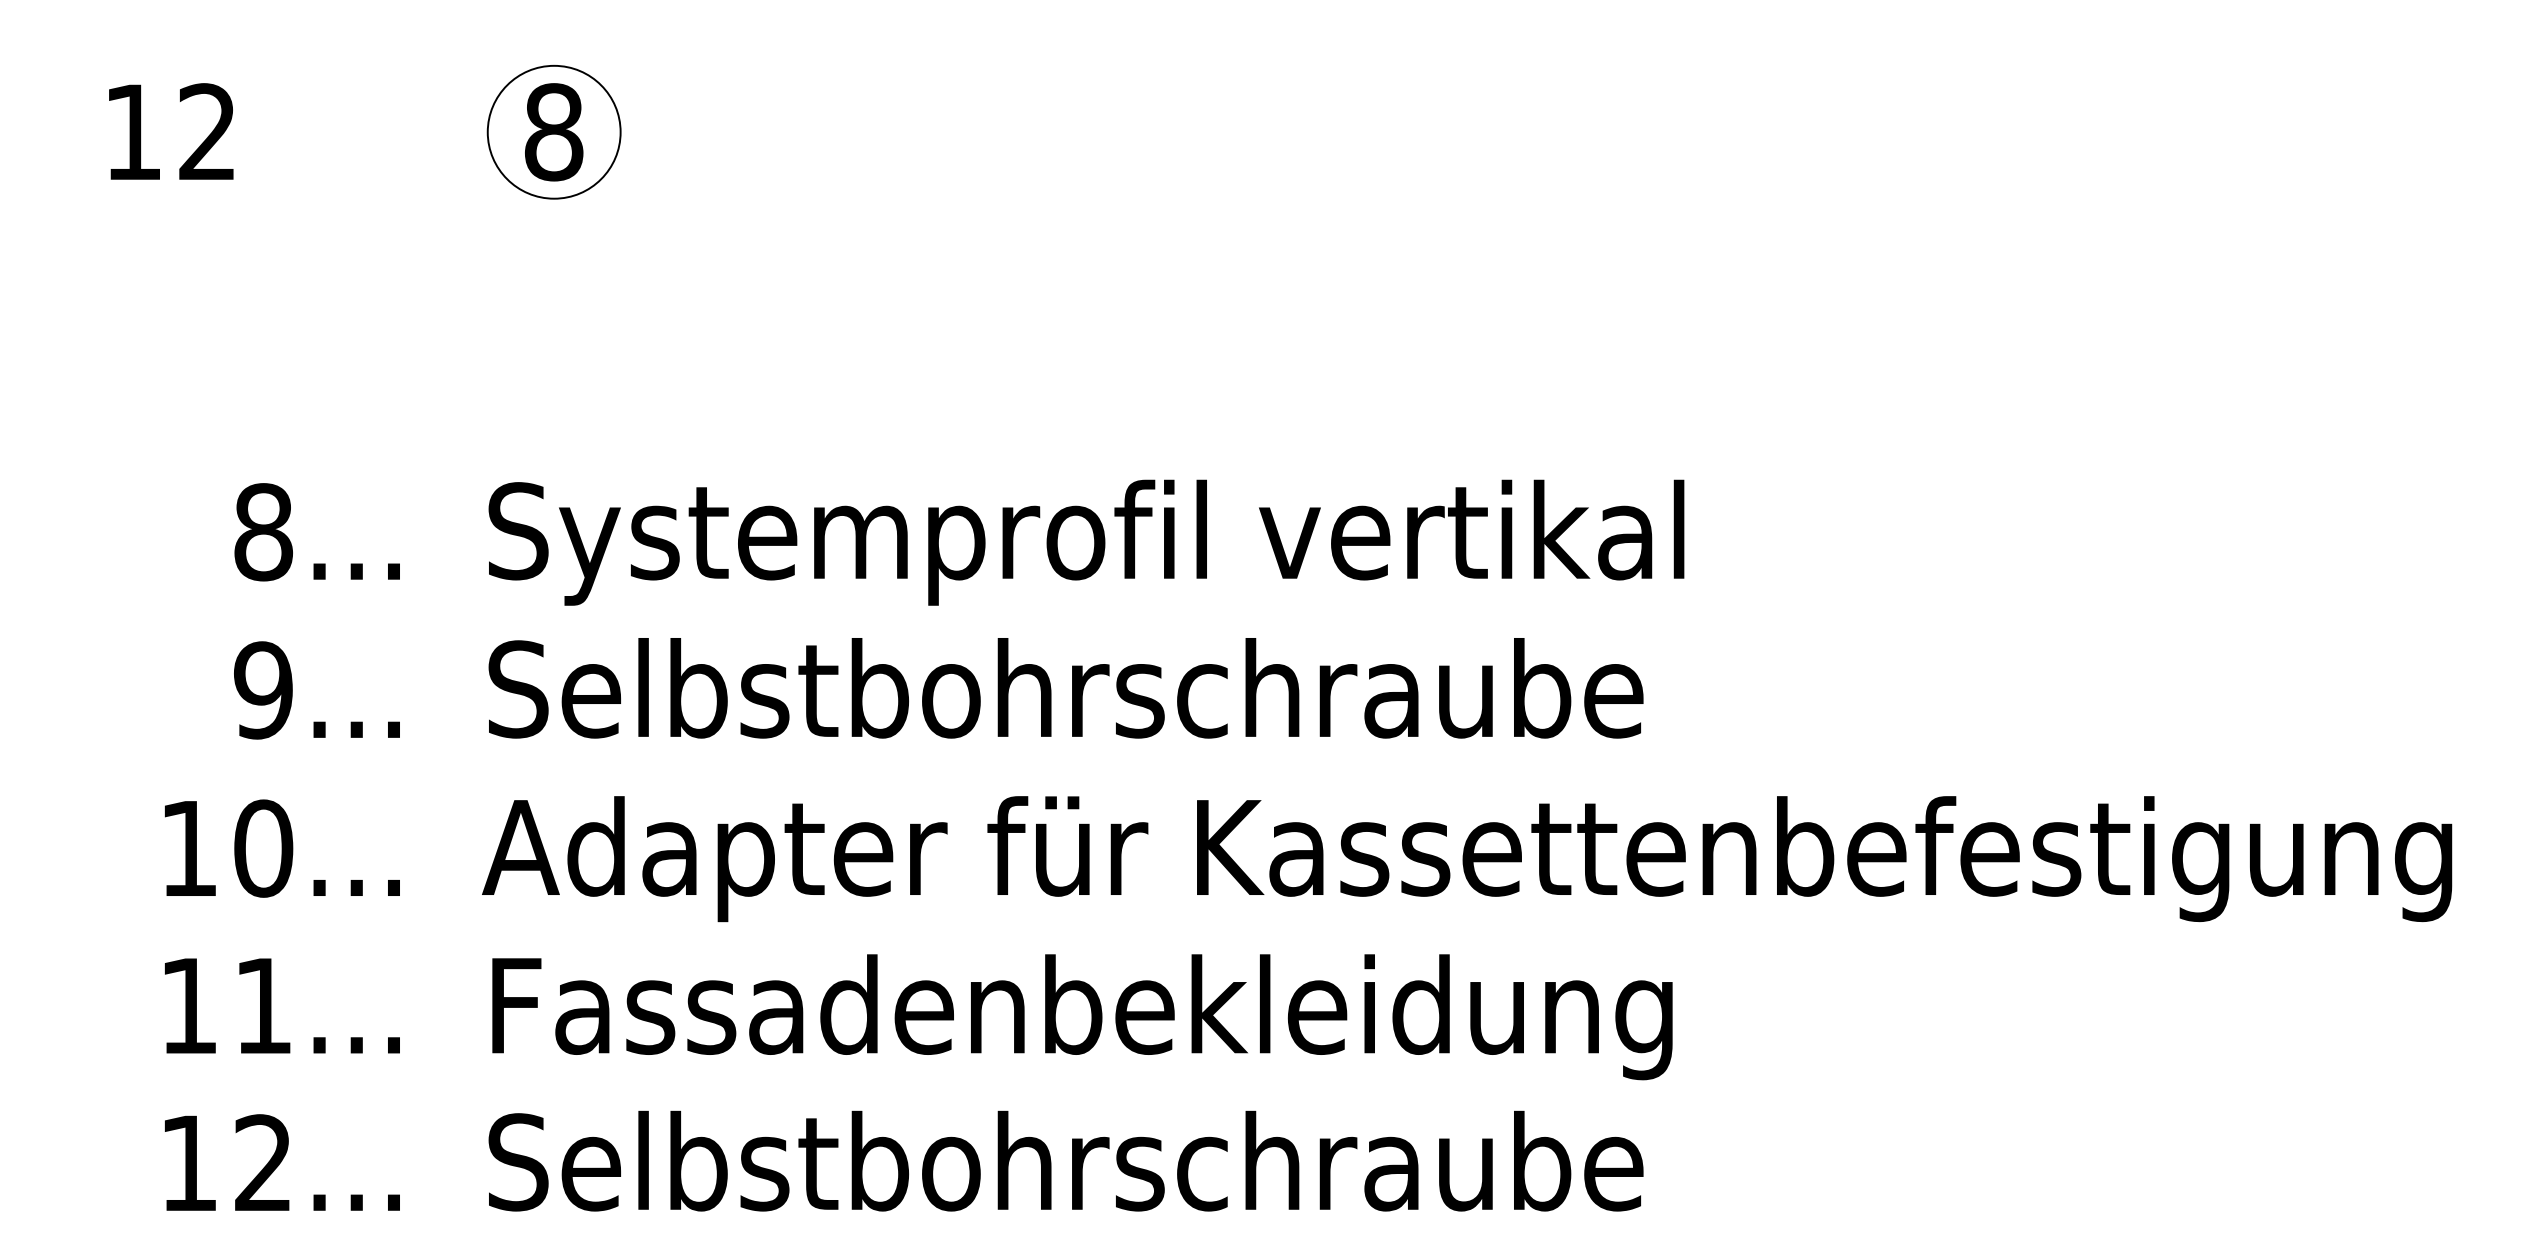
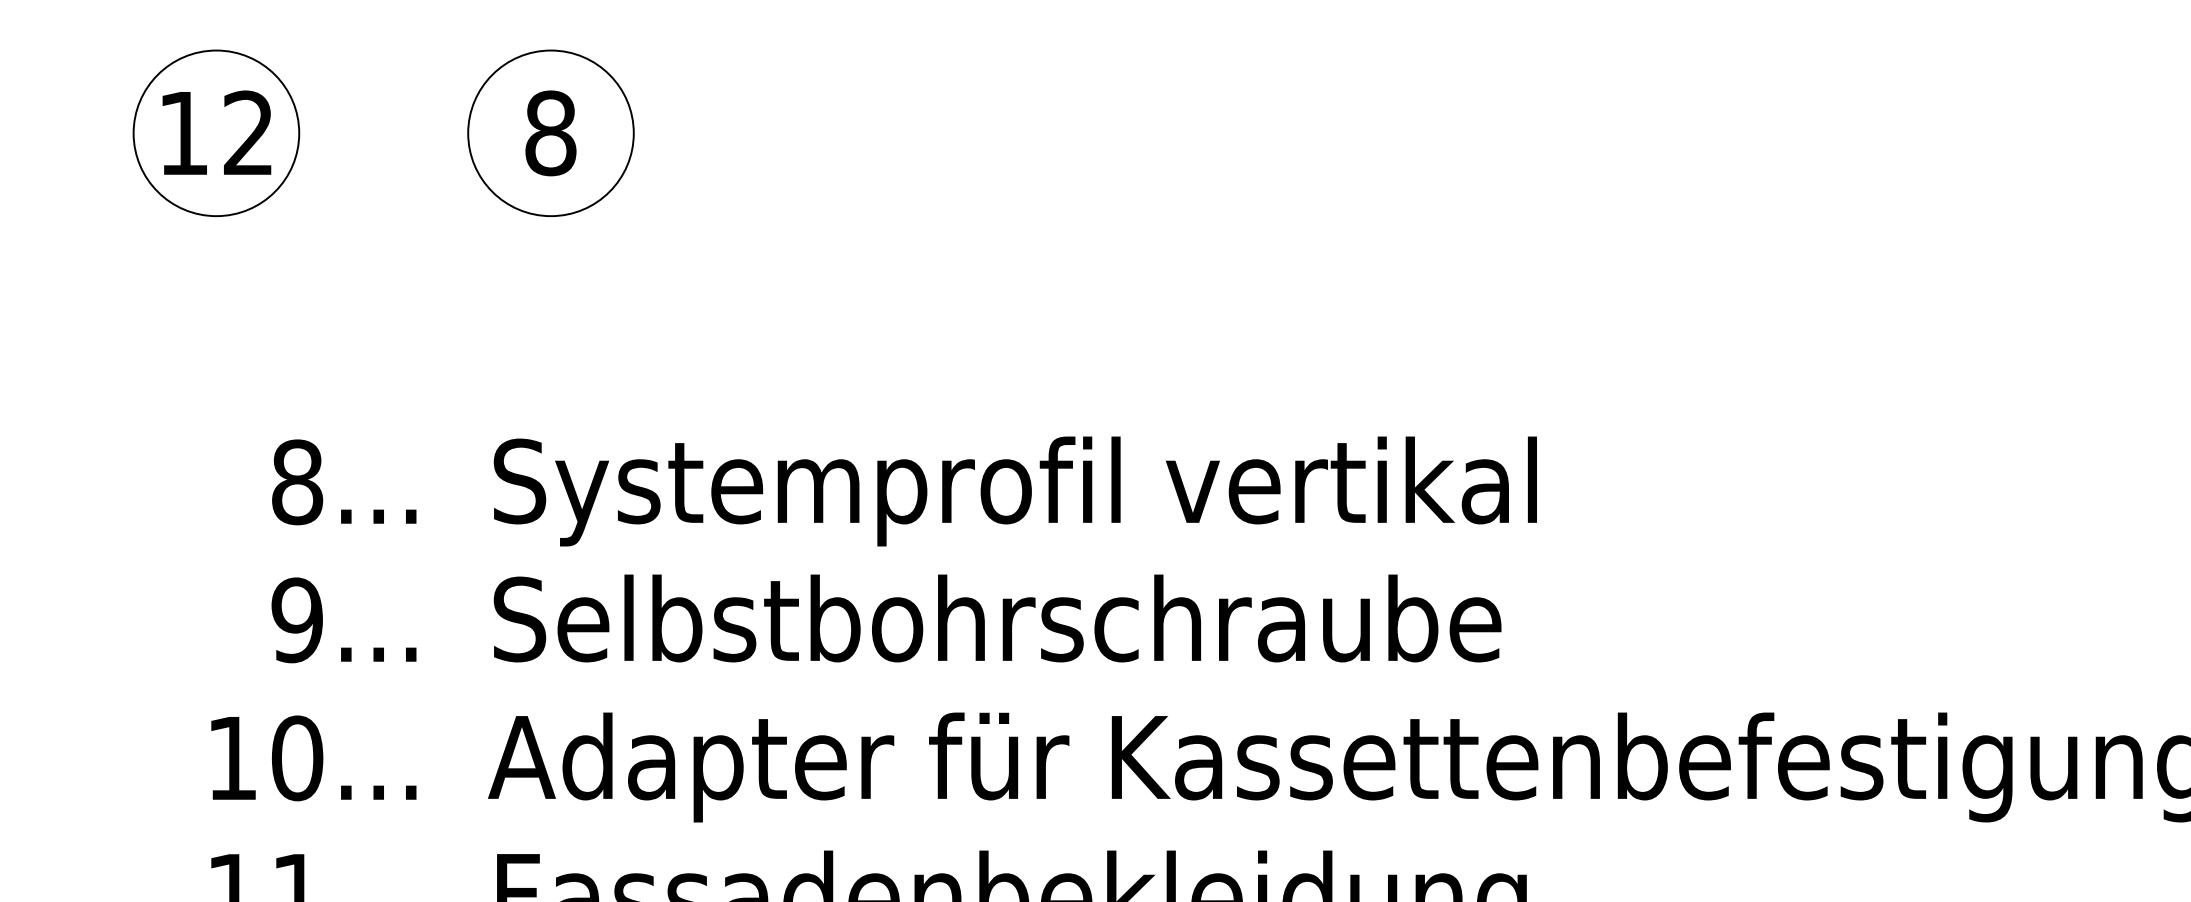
circle: (170, 132) -> (216, 133), added
circle: (554, 132) -> (551, 133), size x1.43

